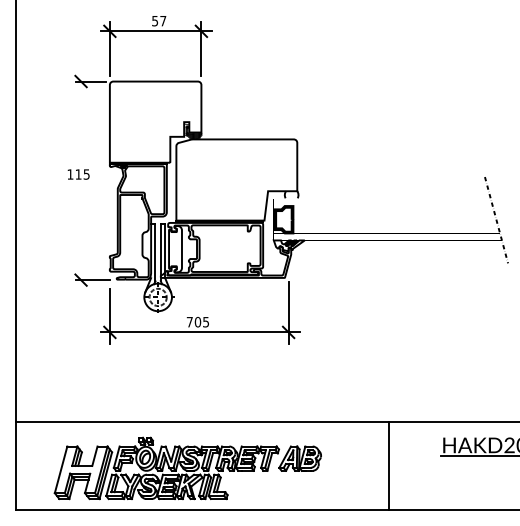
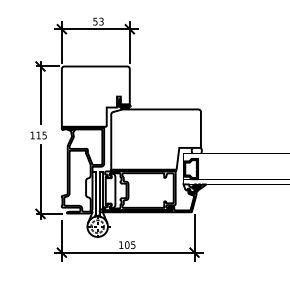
text: (163, 20) -> (101, 21), 57 -> 53
line: (81, 116) -> (40, 92), added
line: (81, 237) -> (40, 182), added
text: (189, 322) -> (120, 245), 705 -> 105

